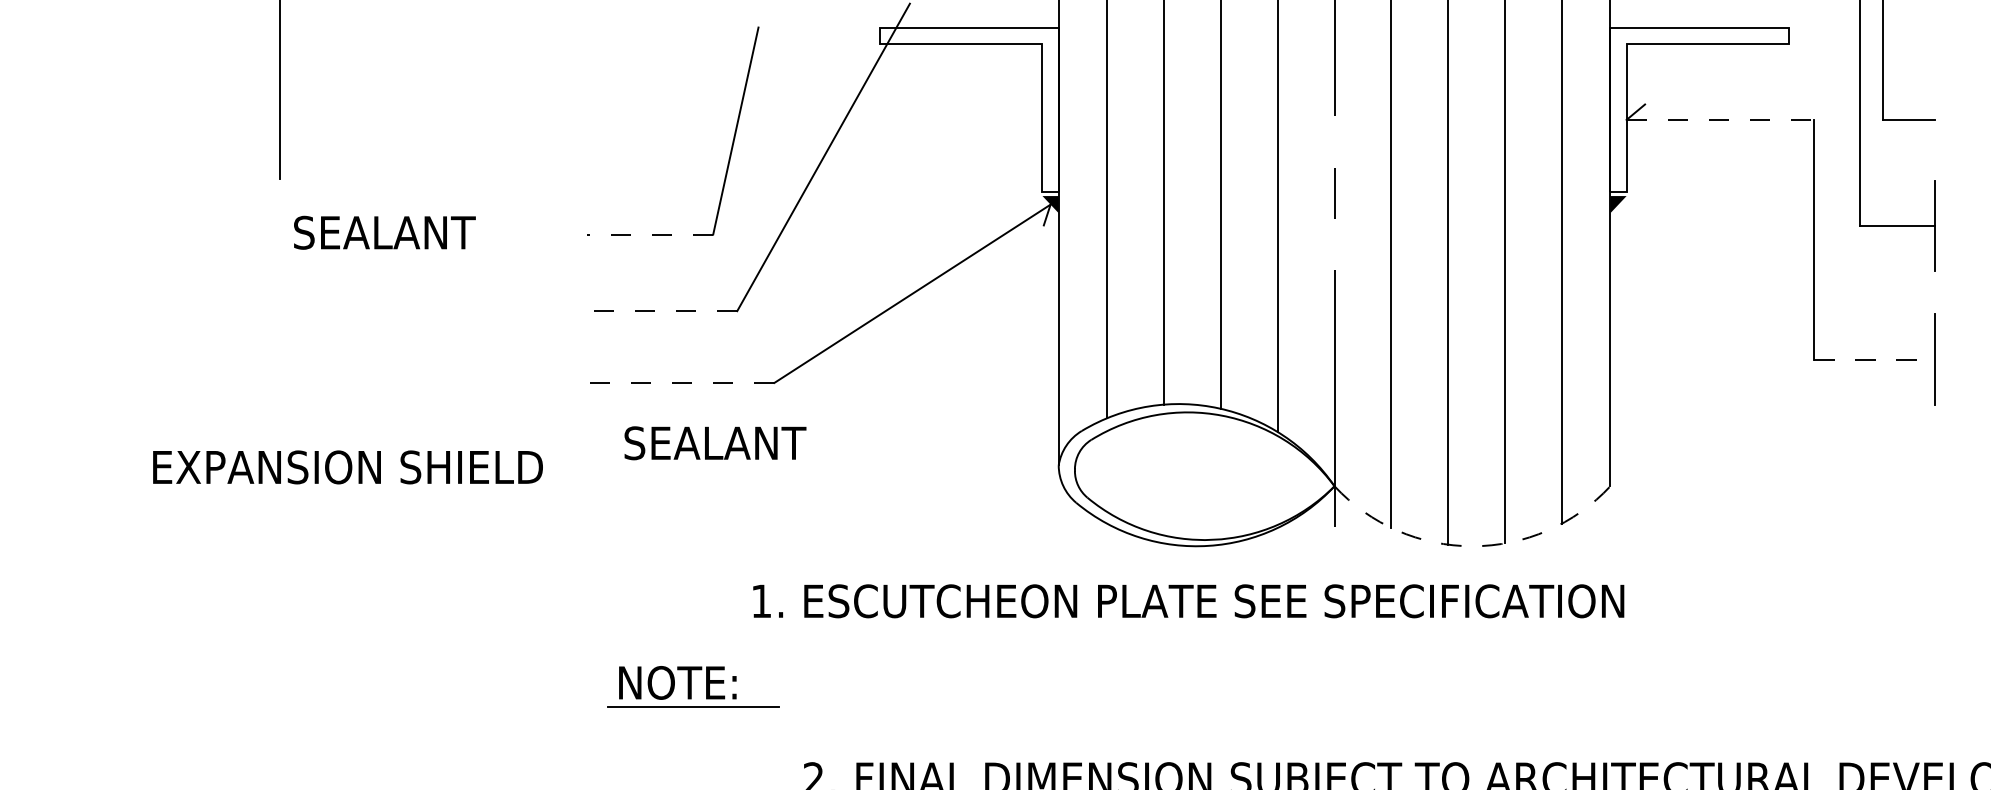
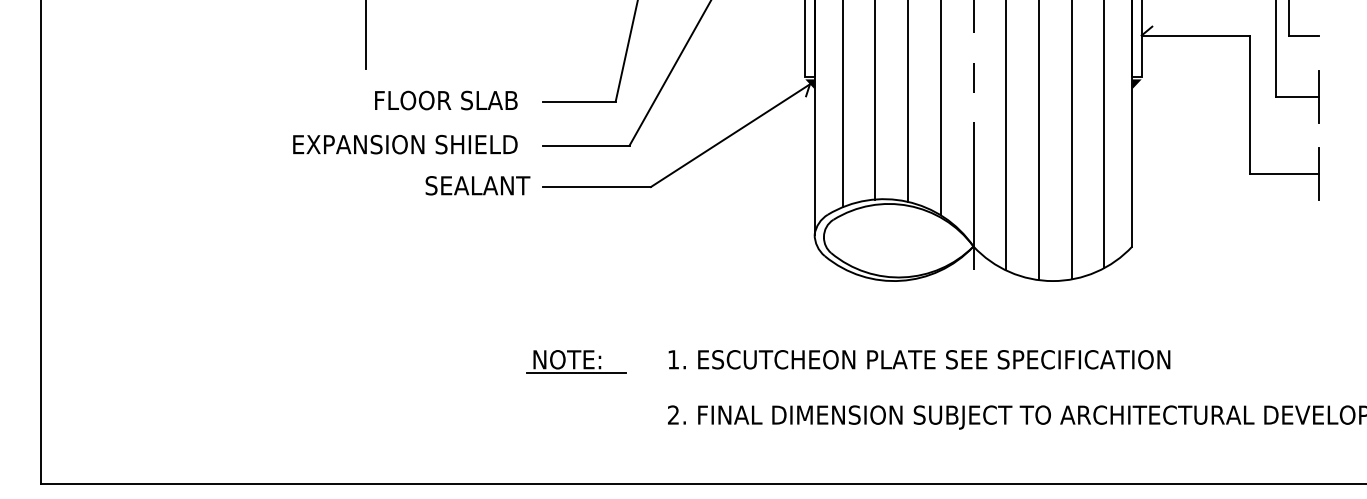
line: (1720, 119) -> (1195, 35), dashed -> solid
text: (417, 232) -> (445, 100), SEALANT -> FLOOR SLAB
line: (648, 234) -> (578, 101), dashed -> solid
line: (660, 310) -> (585, 145), dashed -> solid
line: (1874, 359) -> (1284, 173), dashed -> solid
line: (681, 383) -> (597, 187), dashed -> solid
text: (714, 442) -> (477, 185), moved
text: (348, 467) -> (405, 144), moved
arc: (1471, 547) -> (1052, 281), dashed -> solid
text: (1188, 600) -> (919, 359), moved
part: (693, 685) -> (576, 361), moved

